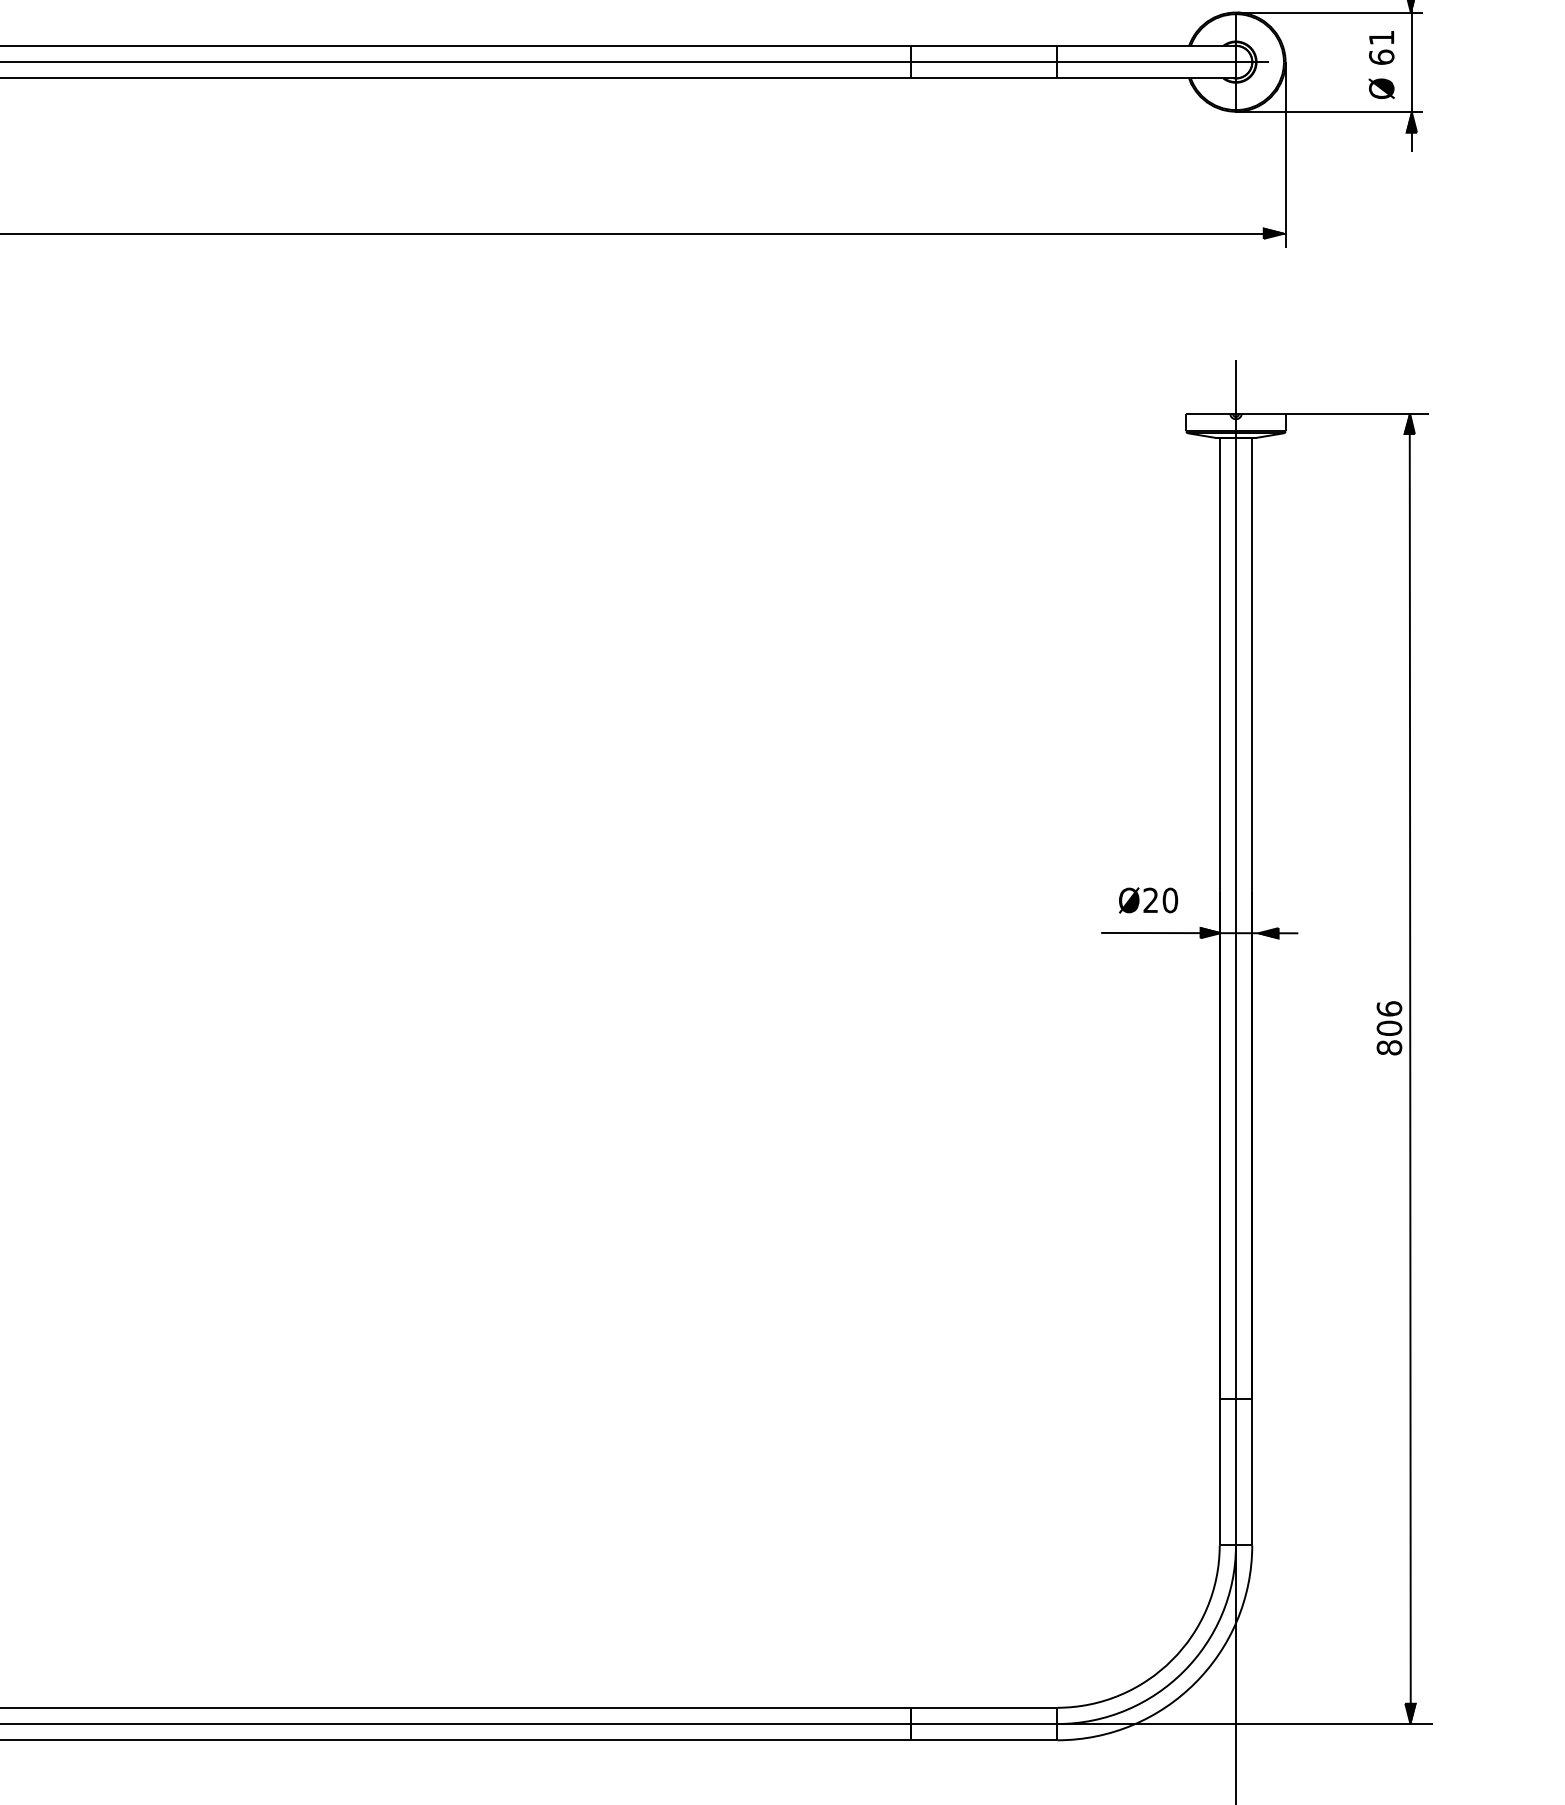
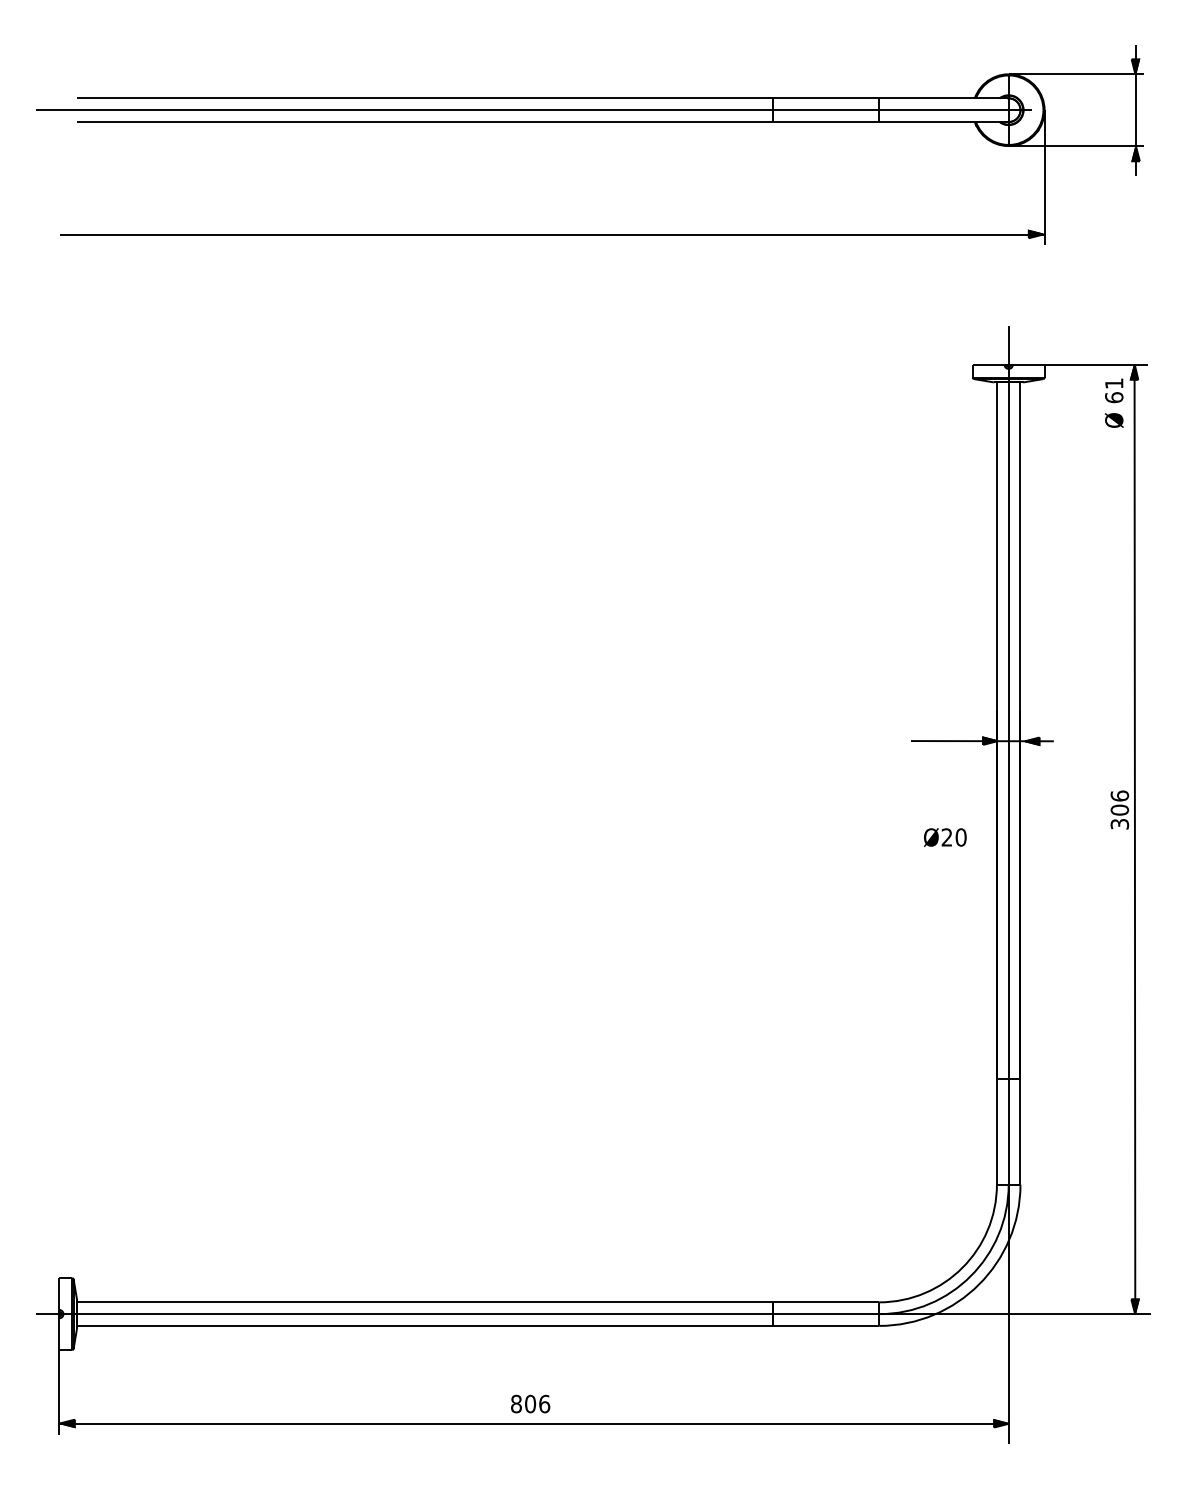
text: (1380, 63) -> (1113, 402), moved
text: (1148, 900) -> (945, 837), moved
text: (1388, 1046) -> (1119, 823), 806 -> 306

